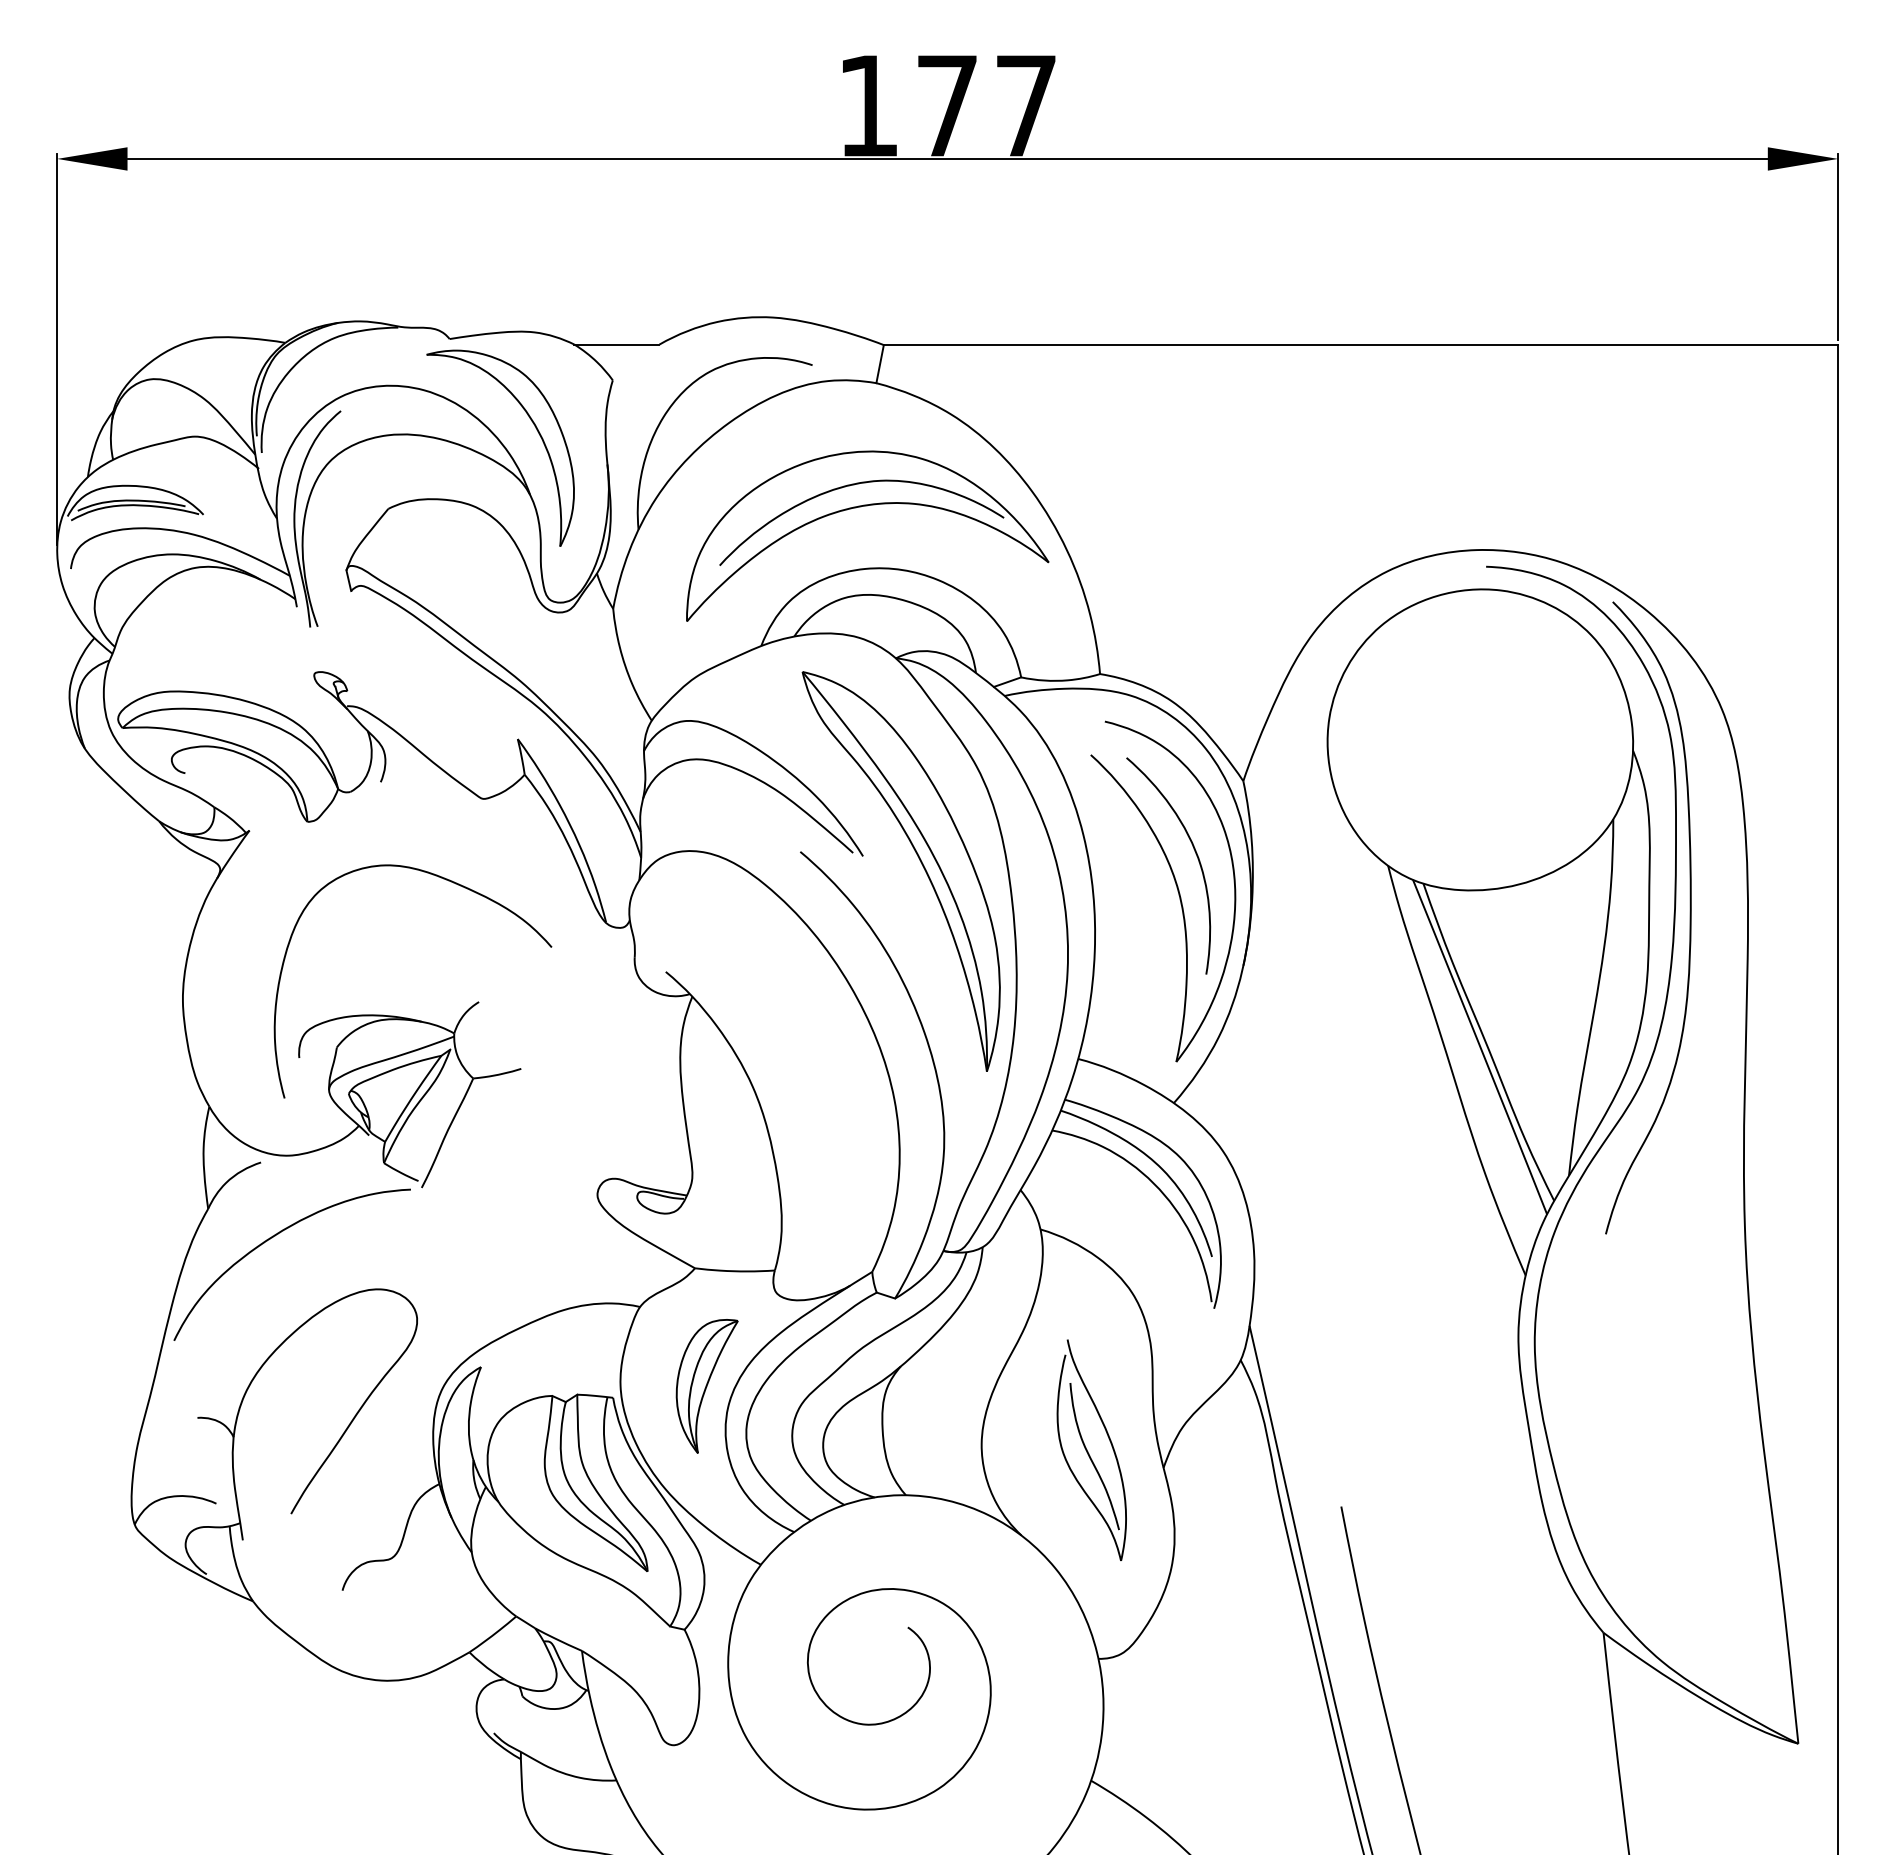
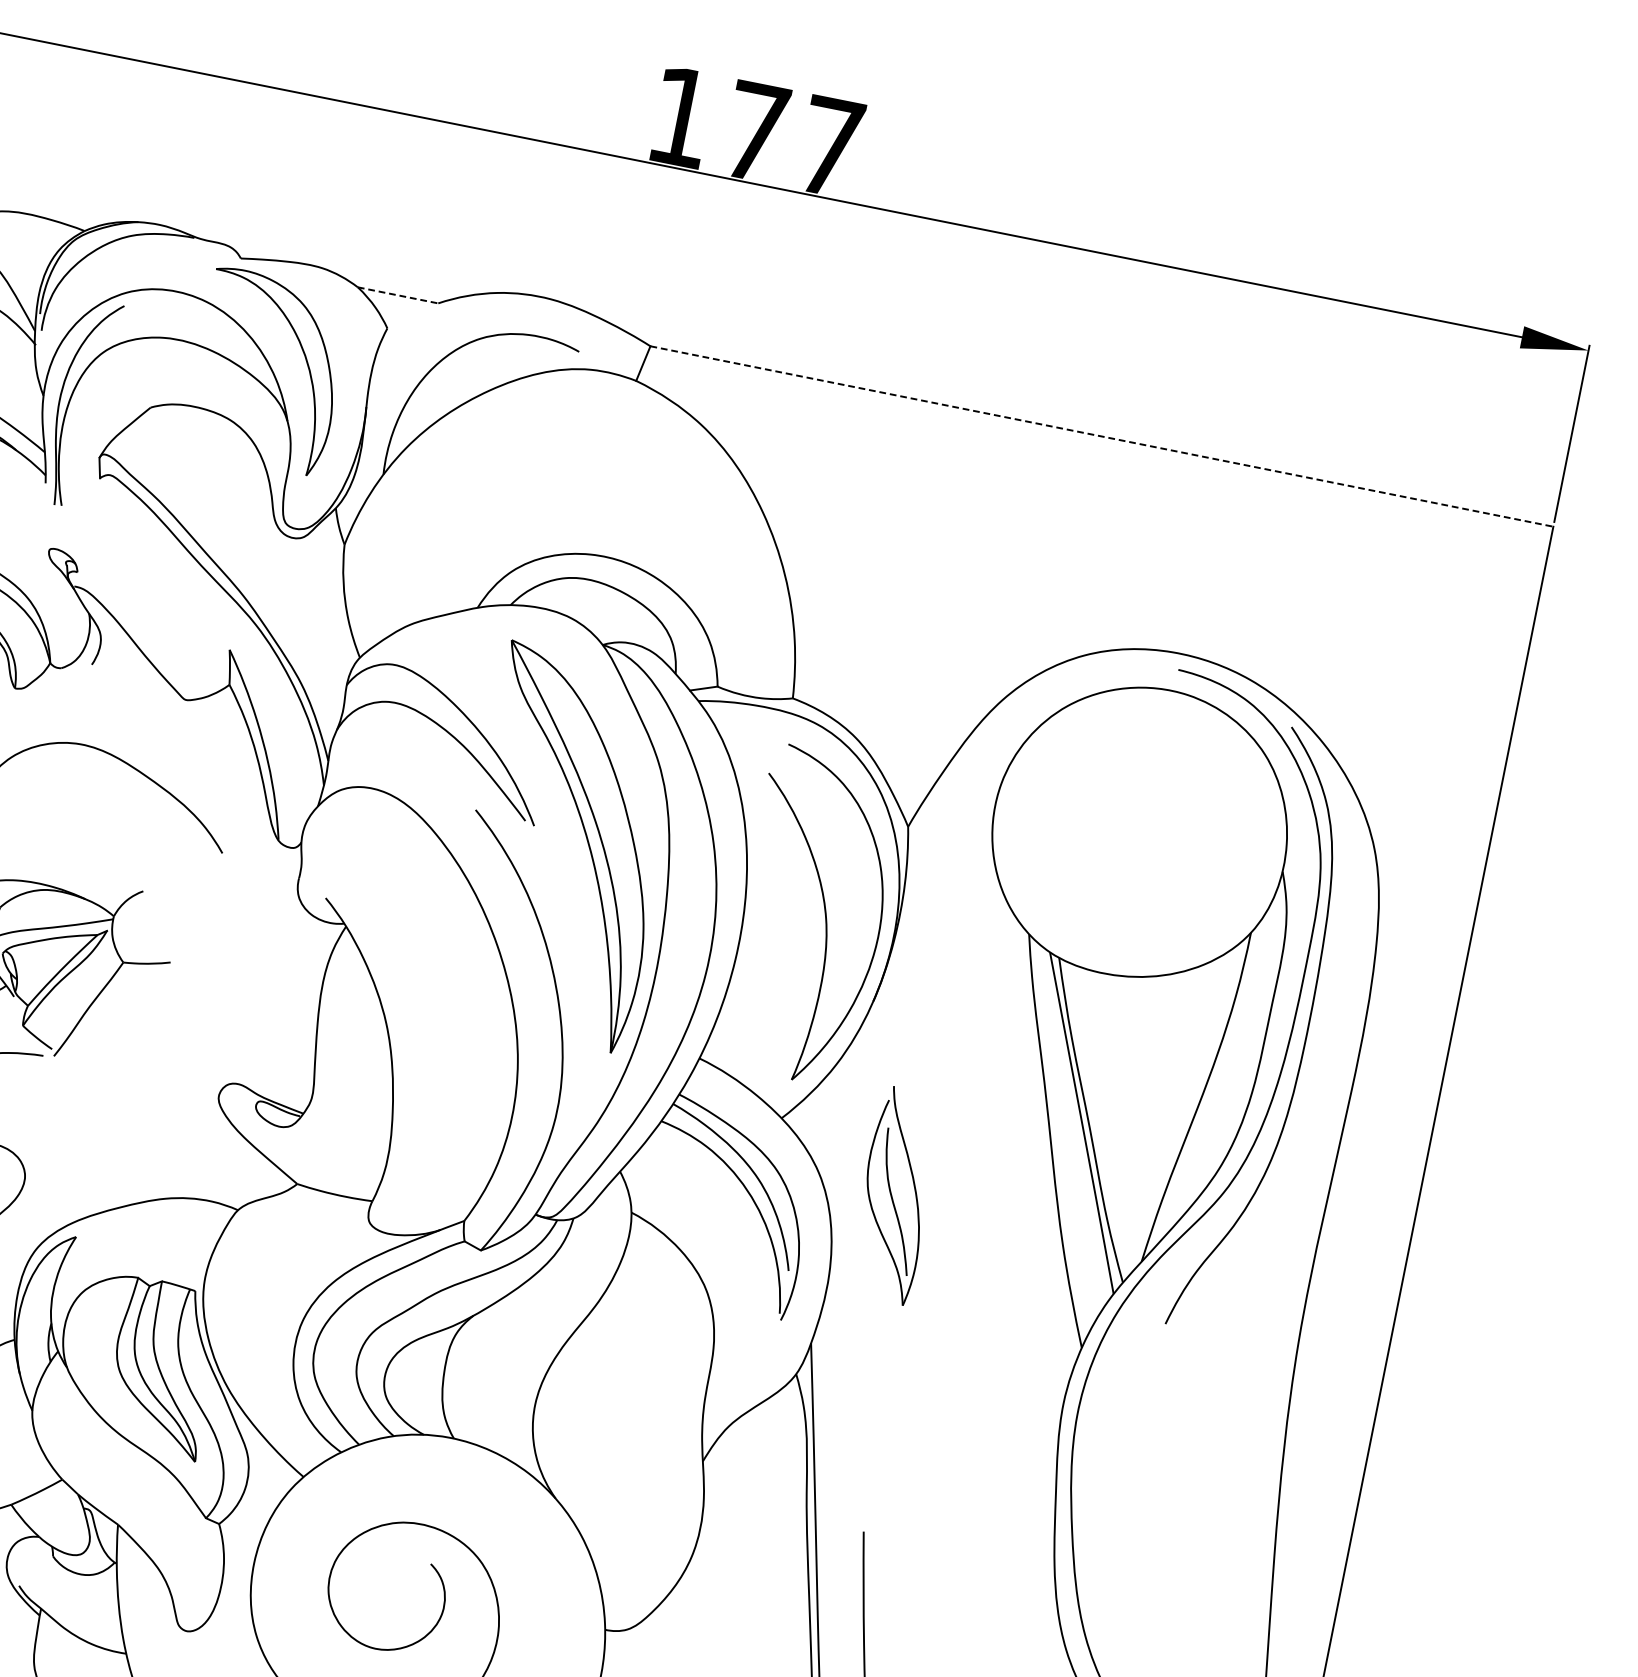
line: (616, 344) -> (397, 295), solid -> dashed
line: (1361, 345) -> (1102, 436), solid -> dashed
part: (861, 507) -> (598, 495), removed
curve: (1195, 854) -> (849, 887), removed
part: (706, 1386) -> (285, 1298), removed
part: (1091, 1449) -> (895, 1194), moved

